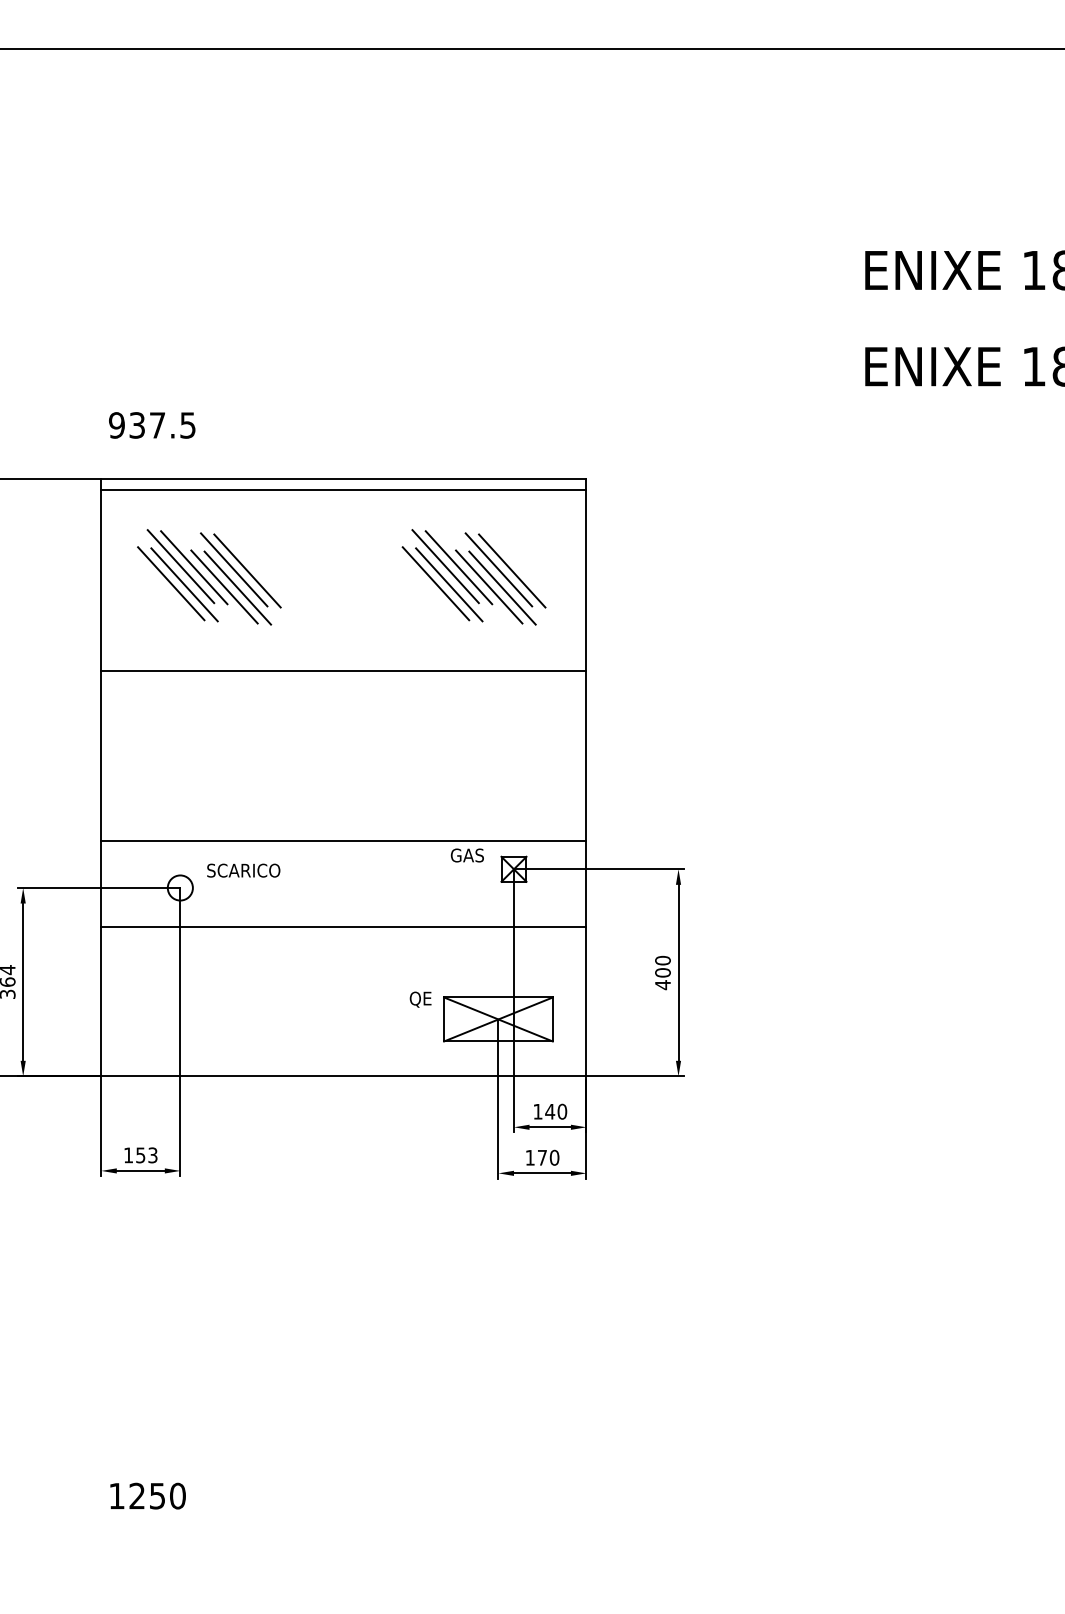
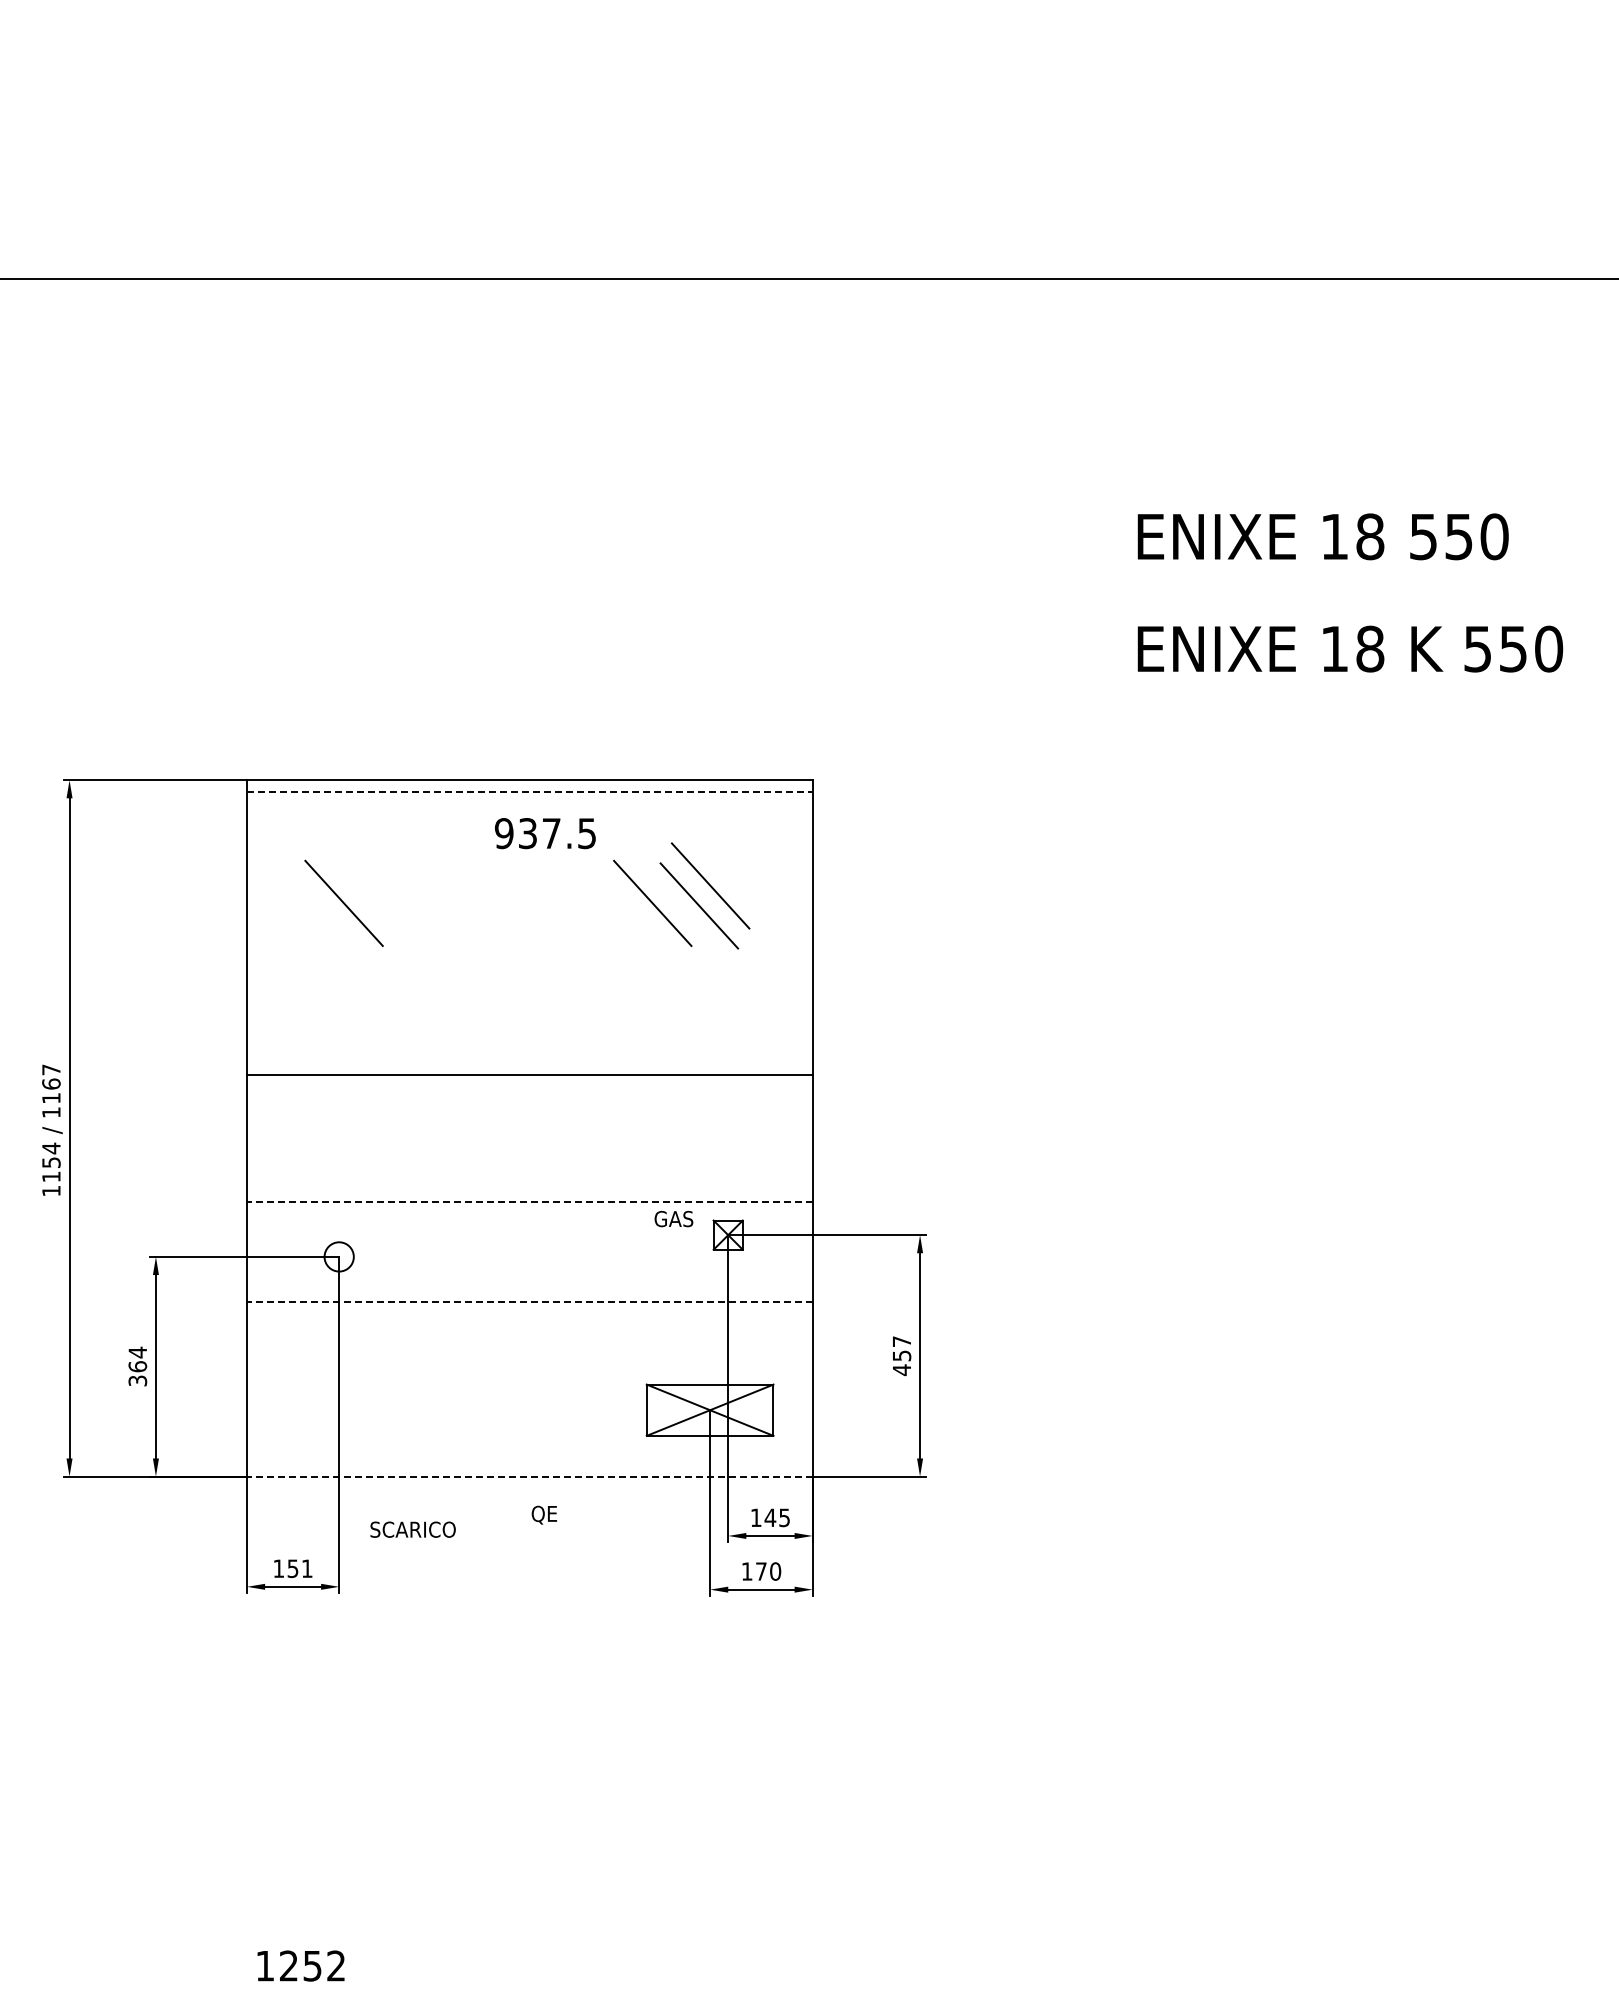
text: (152, 425) -> (545, 833), moved
line: (343, 489) -> (529, 792), solid -> dashed
line: (180, 566) -> (339, 881), removed
line: (445, 566) -> (648, 881), removed
line: (194, 567) -> (355, 883), removed
line: (458, 567) -> (663, 883), removed
line: (233, 569) -> (401, 885), removed
line: (247, 570) -> (417, 886), removed
line: (511, 570) -> (725, 886), removed
line: (171, 583) -> (328, 901), removed
line: (435, 583) -> (636, 901), removed
line: (224, 586) -> (390, 905), removed
line: (237, 587) -> (405, 906), removed
line: (502, 587) -> (714, 906), removed
line: (343, 671) -> (529, 1075), moved
line: (343, 840) -> (529, 1201), solid -> dashed
text: (243, 870) -> (412, 1529), moved
line: (343, 927) -> (529, 1302), solid -> dashed
text: (662, 966) -> (901, 1348), 400 -> 457
text: (419, 999) -> (543, 1514), moved
line: (343, 1076) -> (529, 1476), solid -> dashed
text: (562, 1111) -> (784, 1517), 140 -> 145
text: (153, 1155) -> (307, 1568), 153 -> 151
text: (178, 1495) -> (336, 1965), 1250 -> 1252

